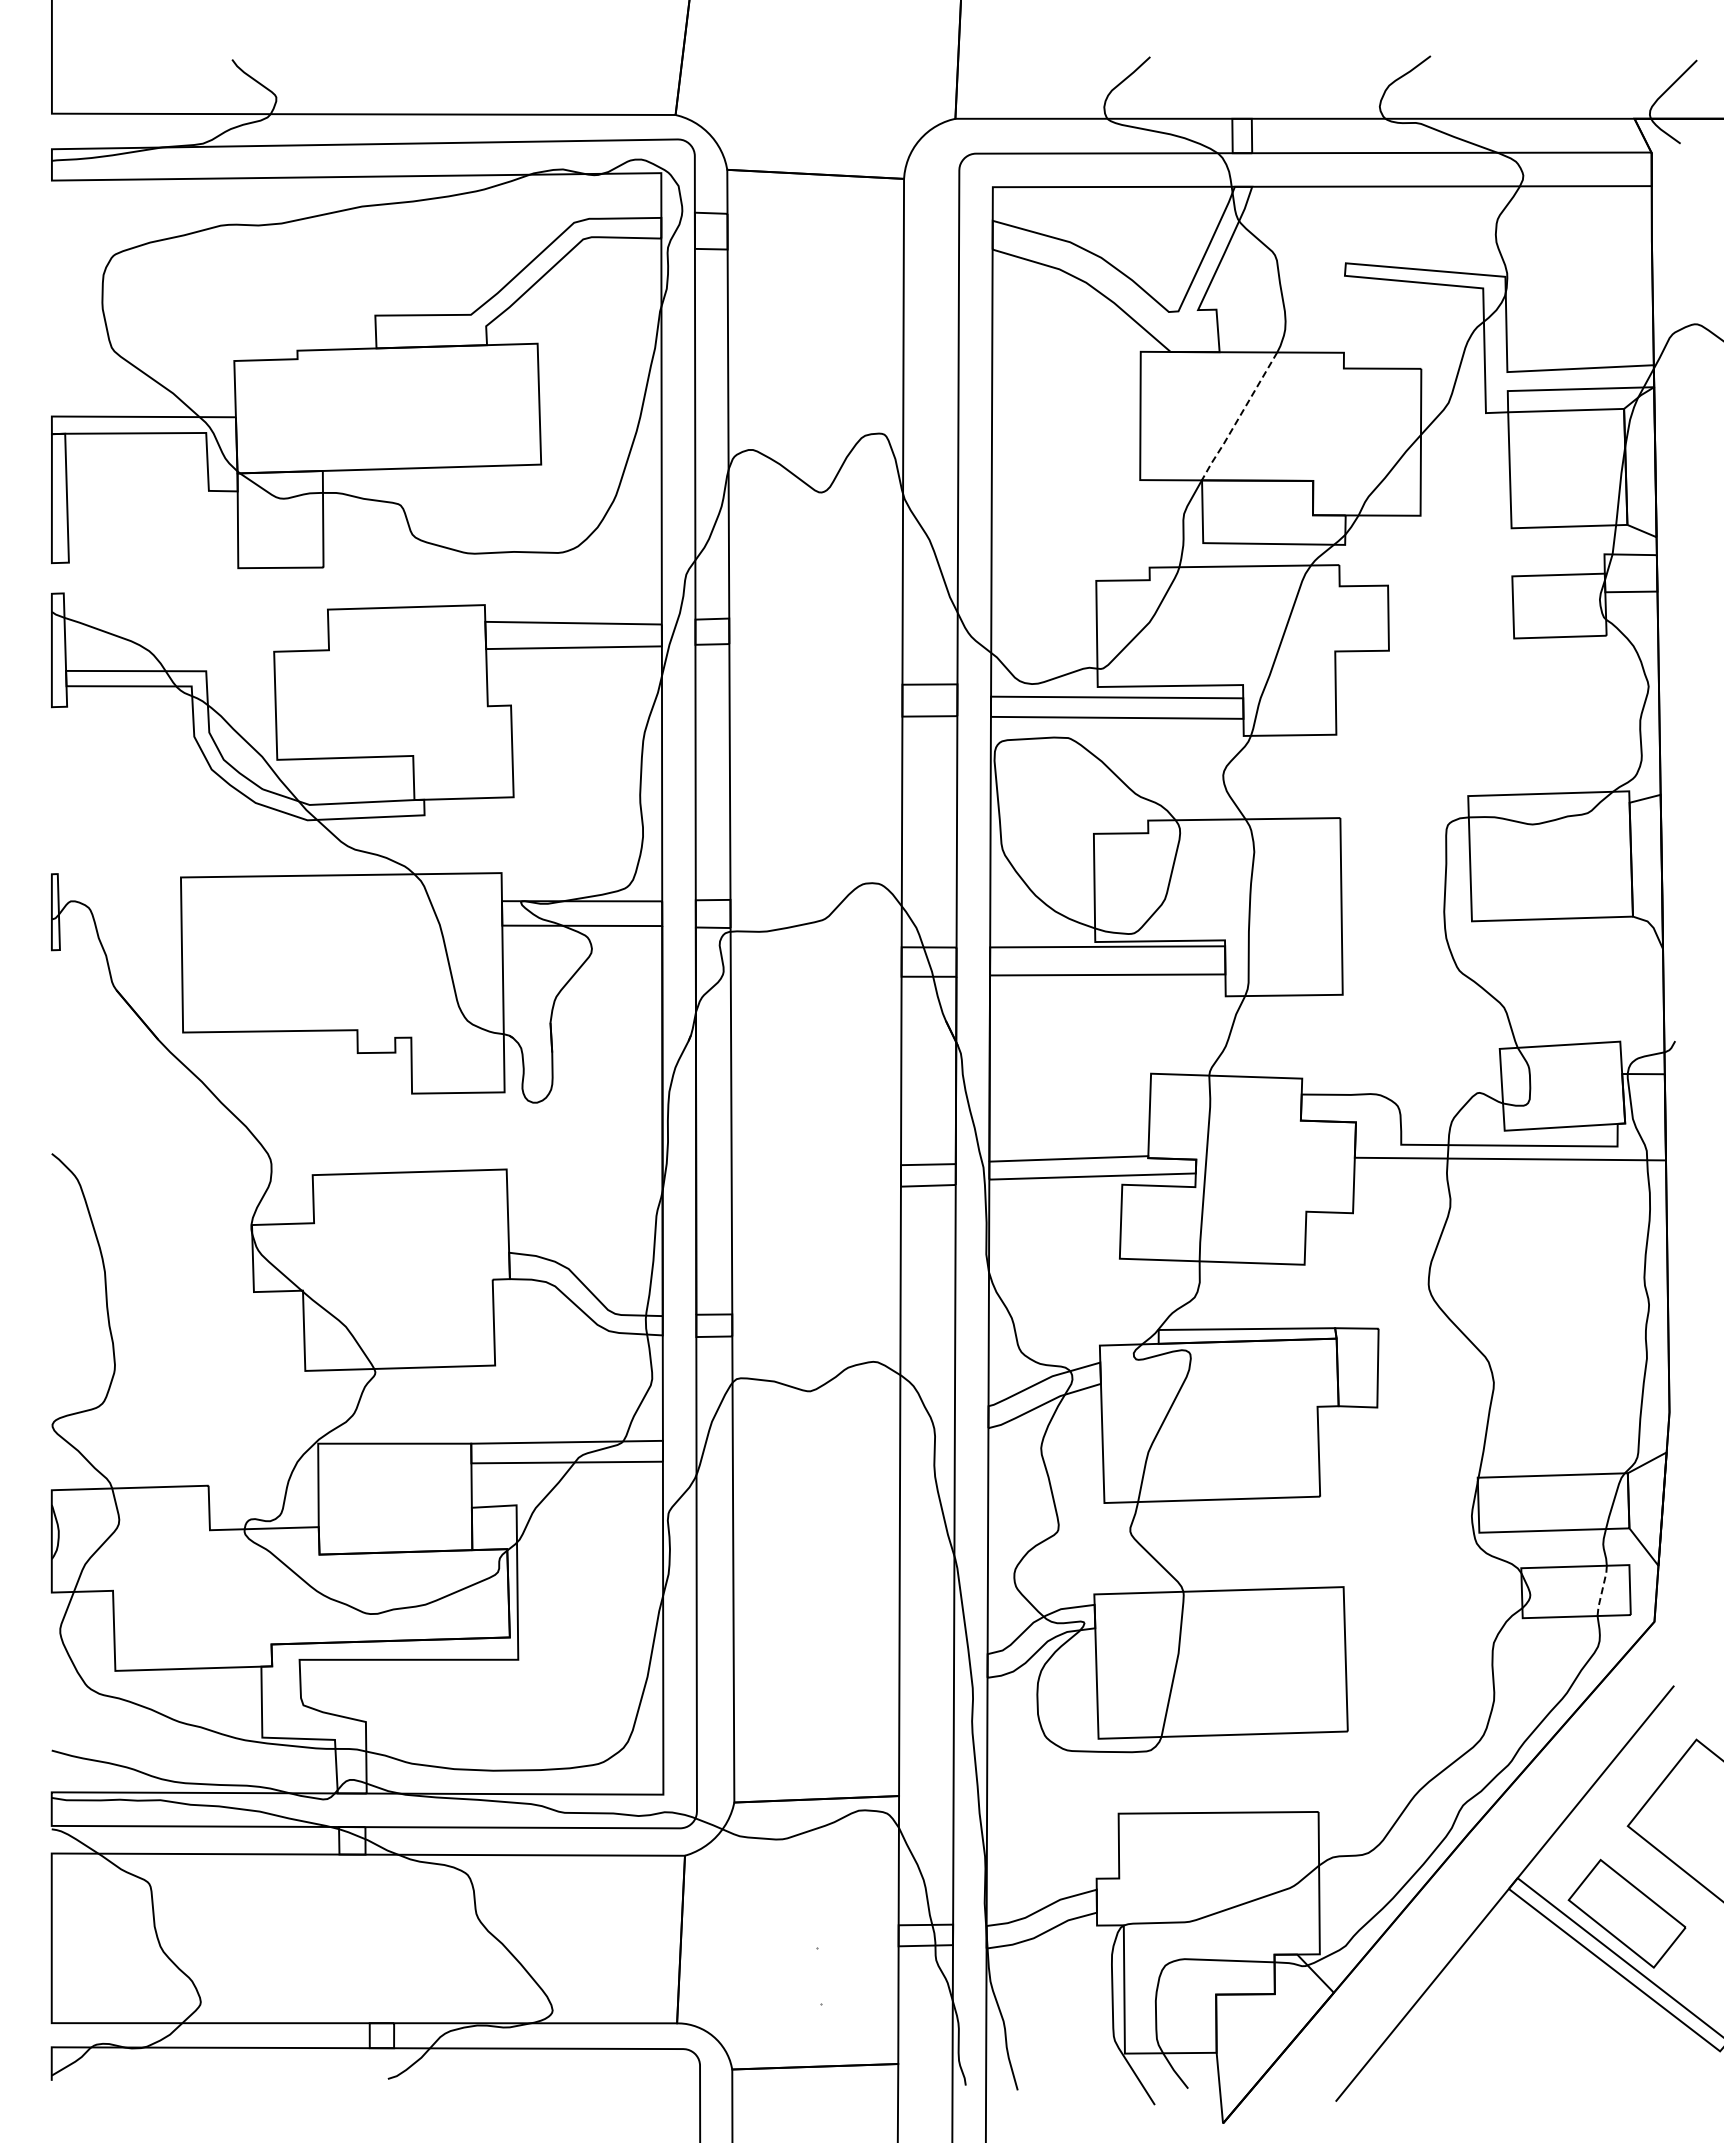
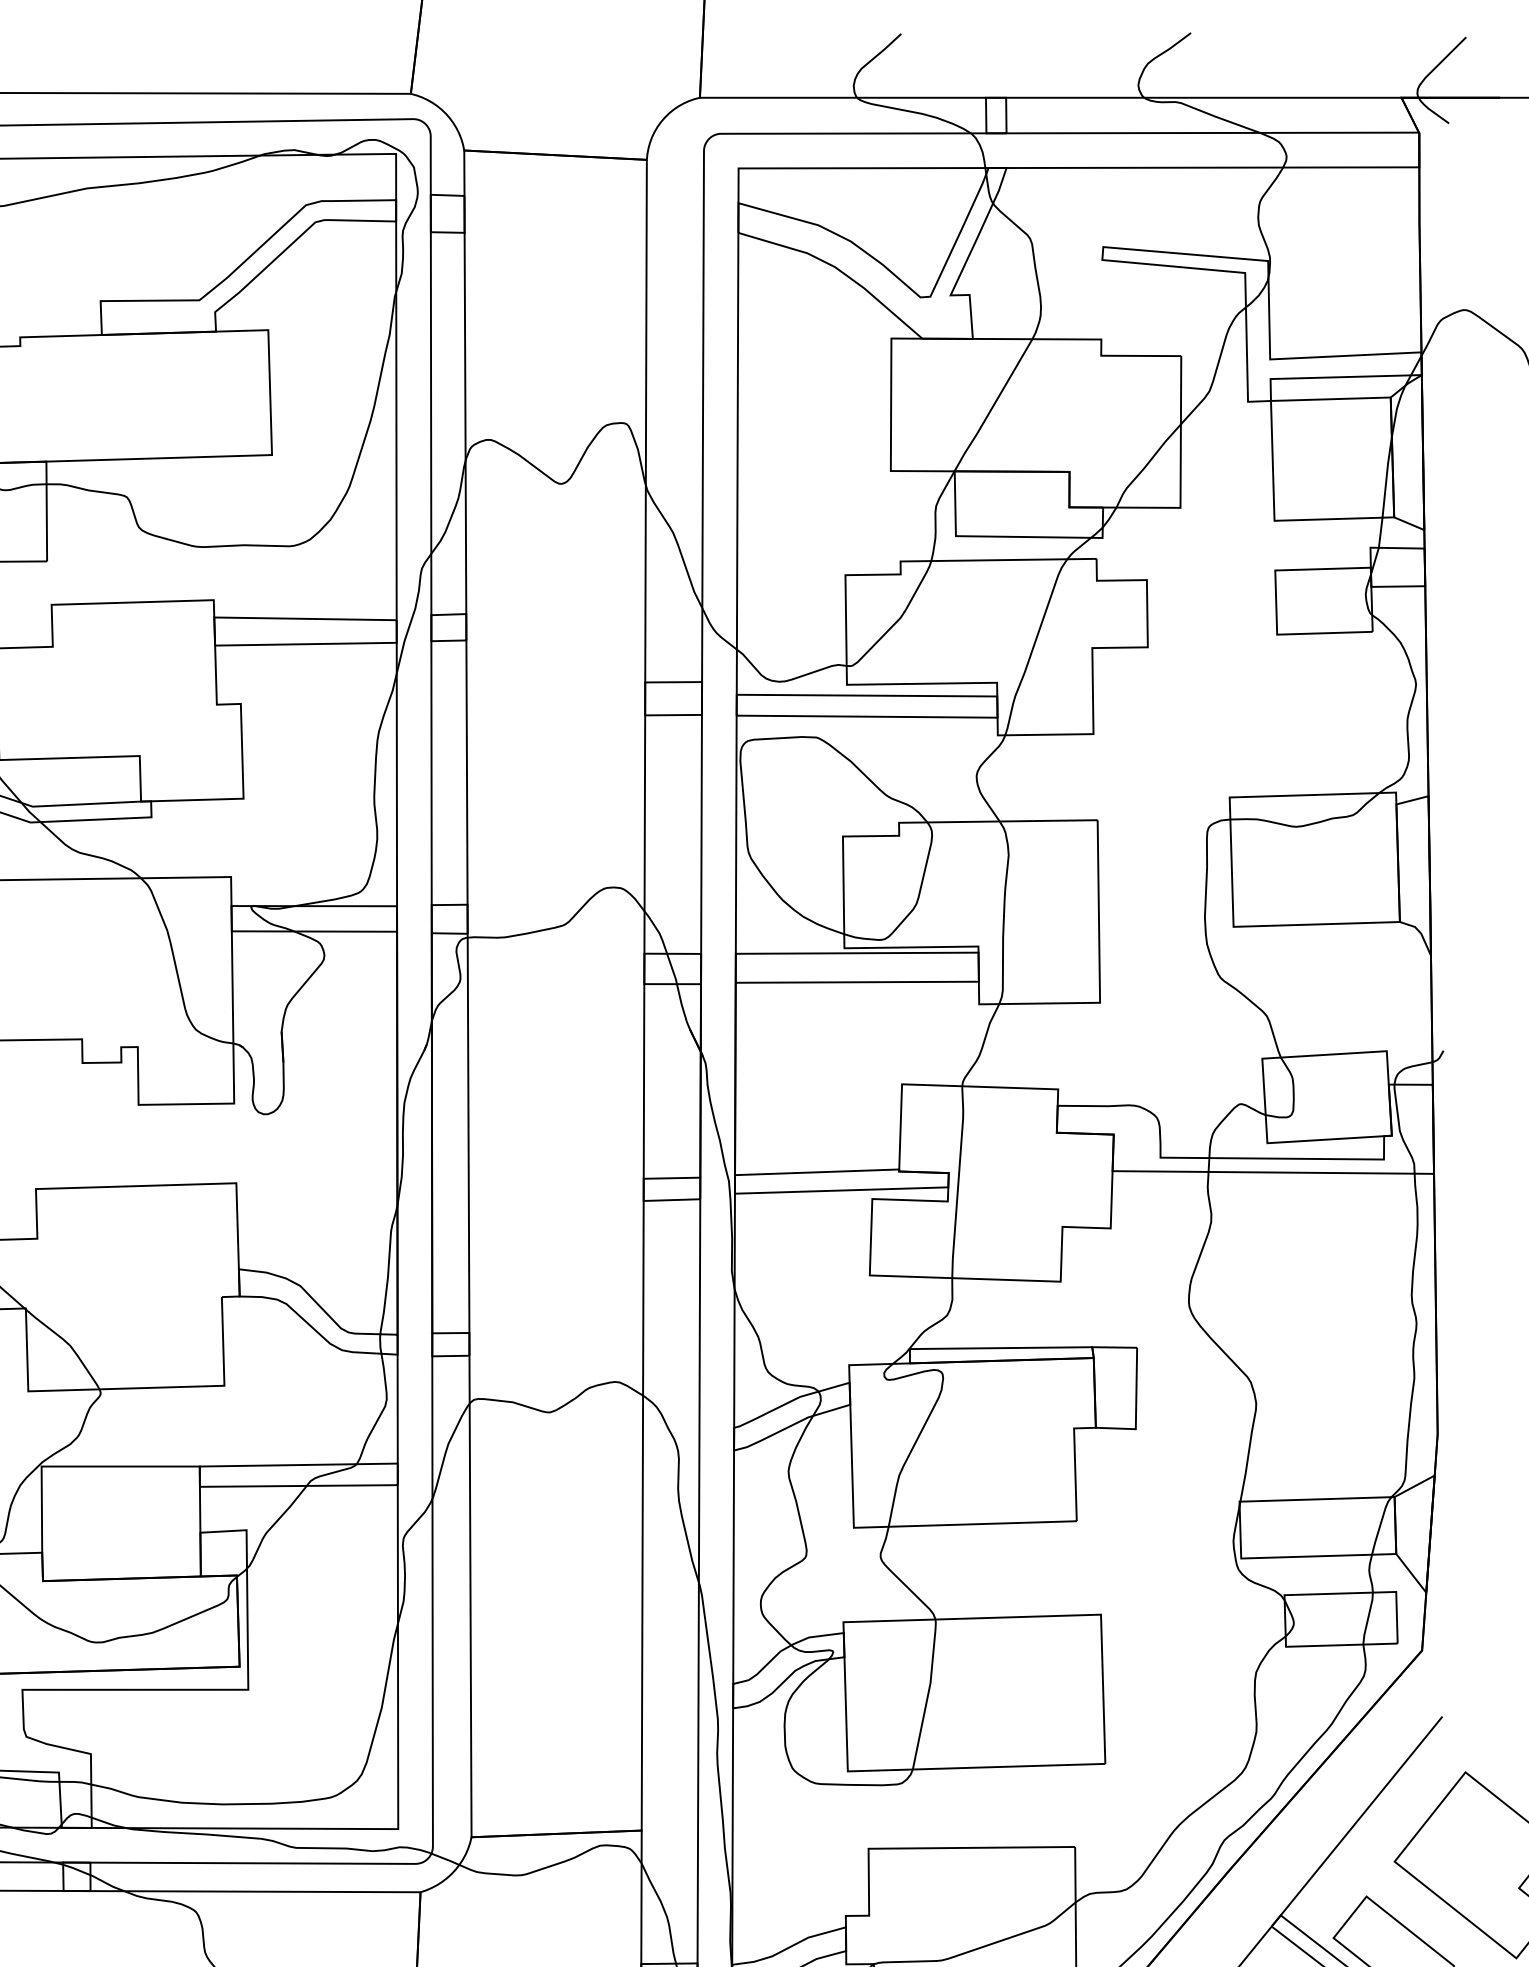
line: (1239, 417) -> (993, 406), dashed -> solid
line: (1602, 1591) -> (1368, 1619), dashed -> solid

